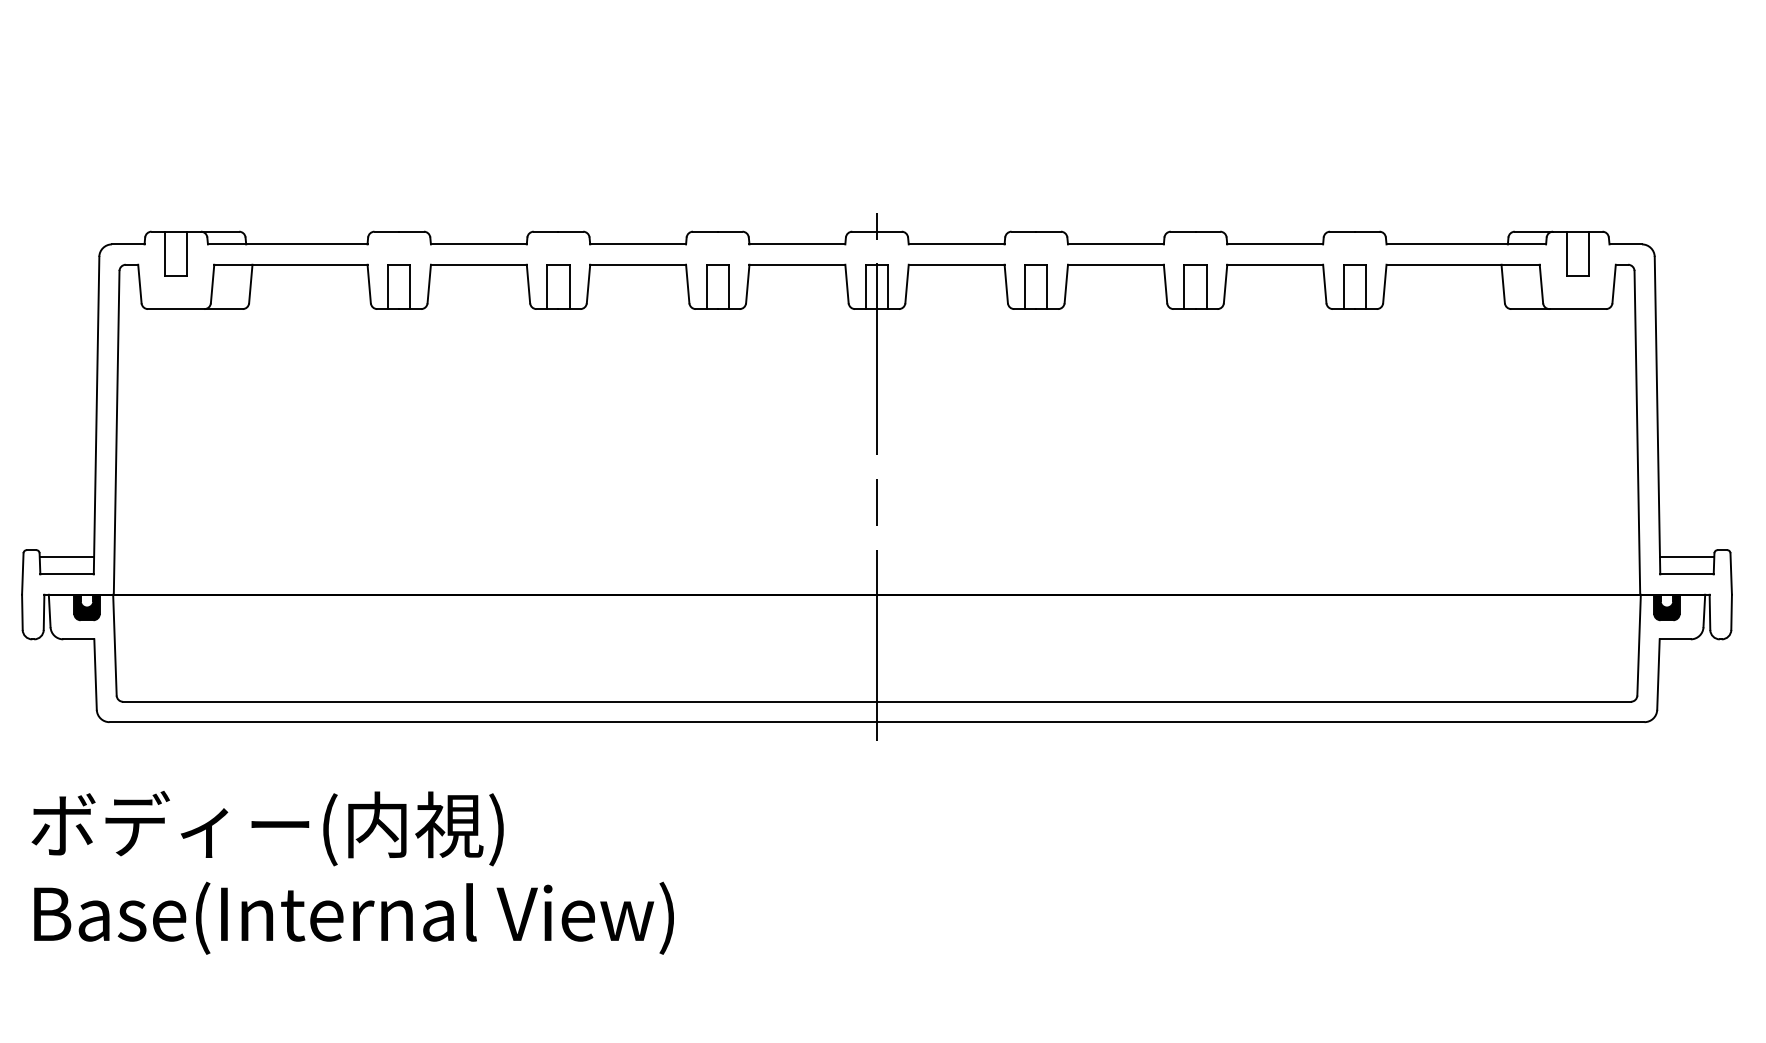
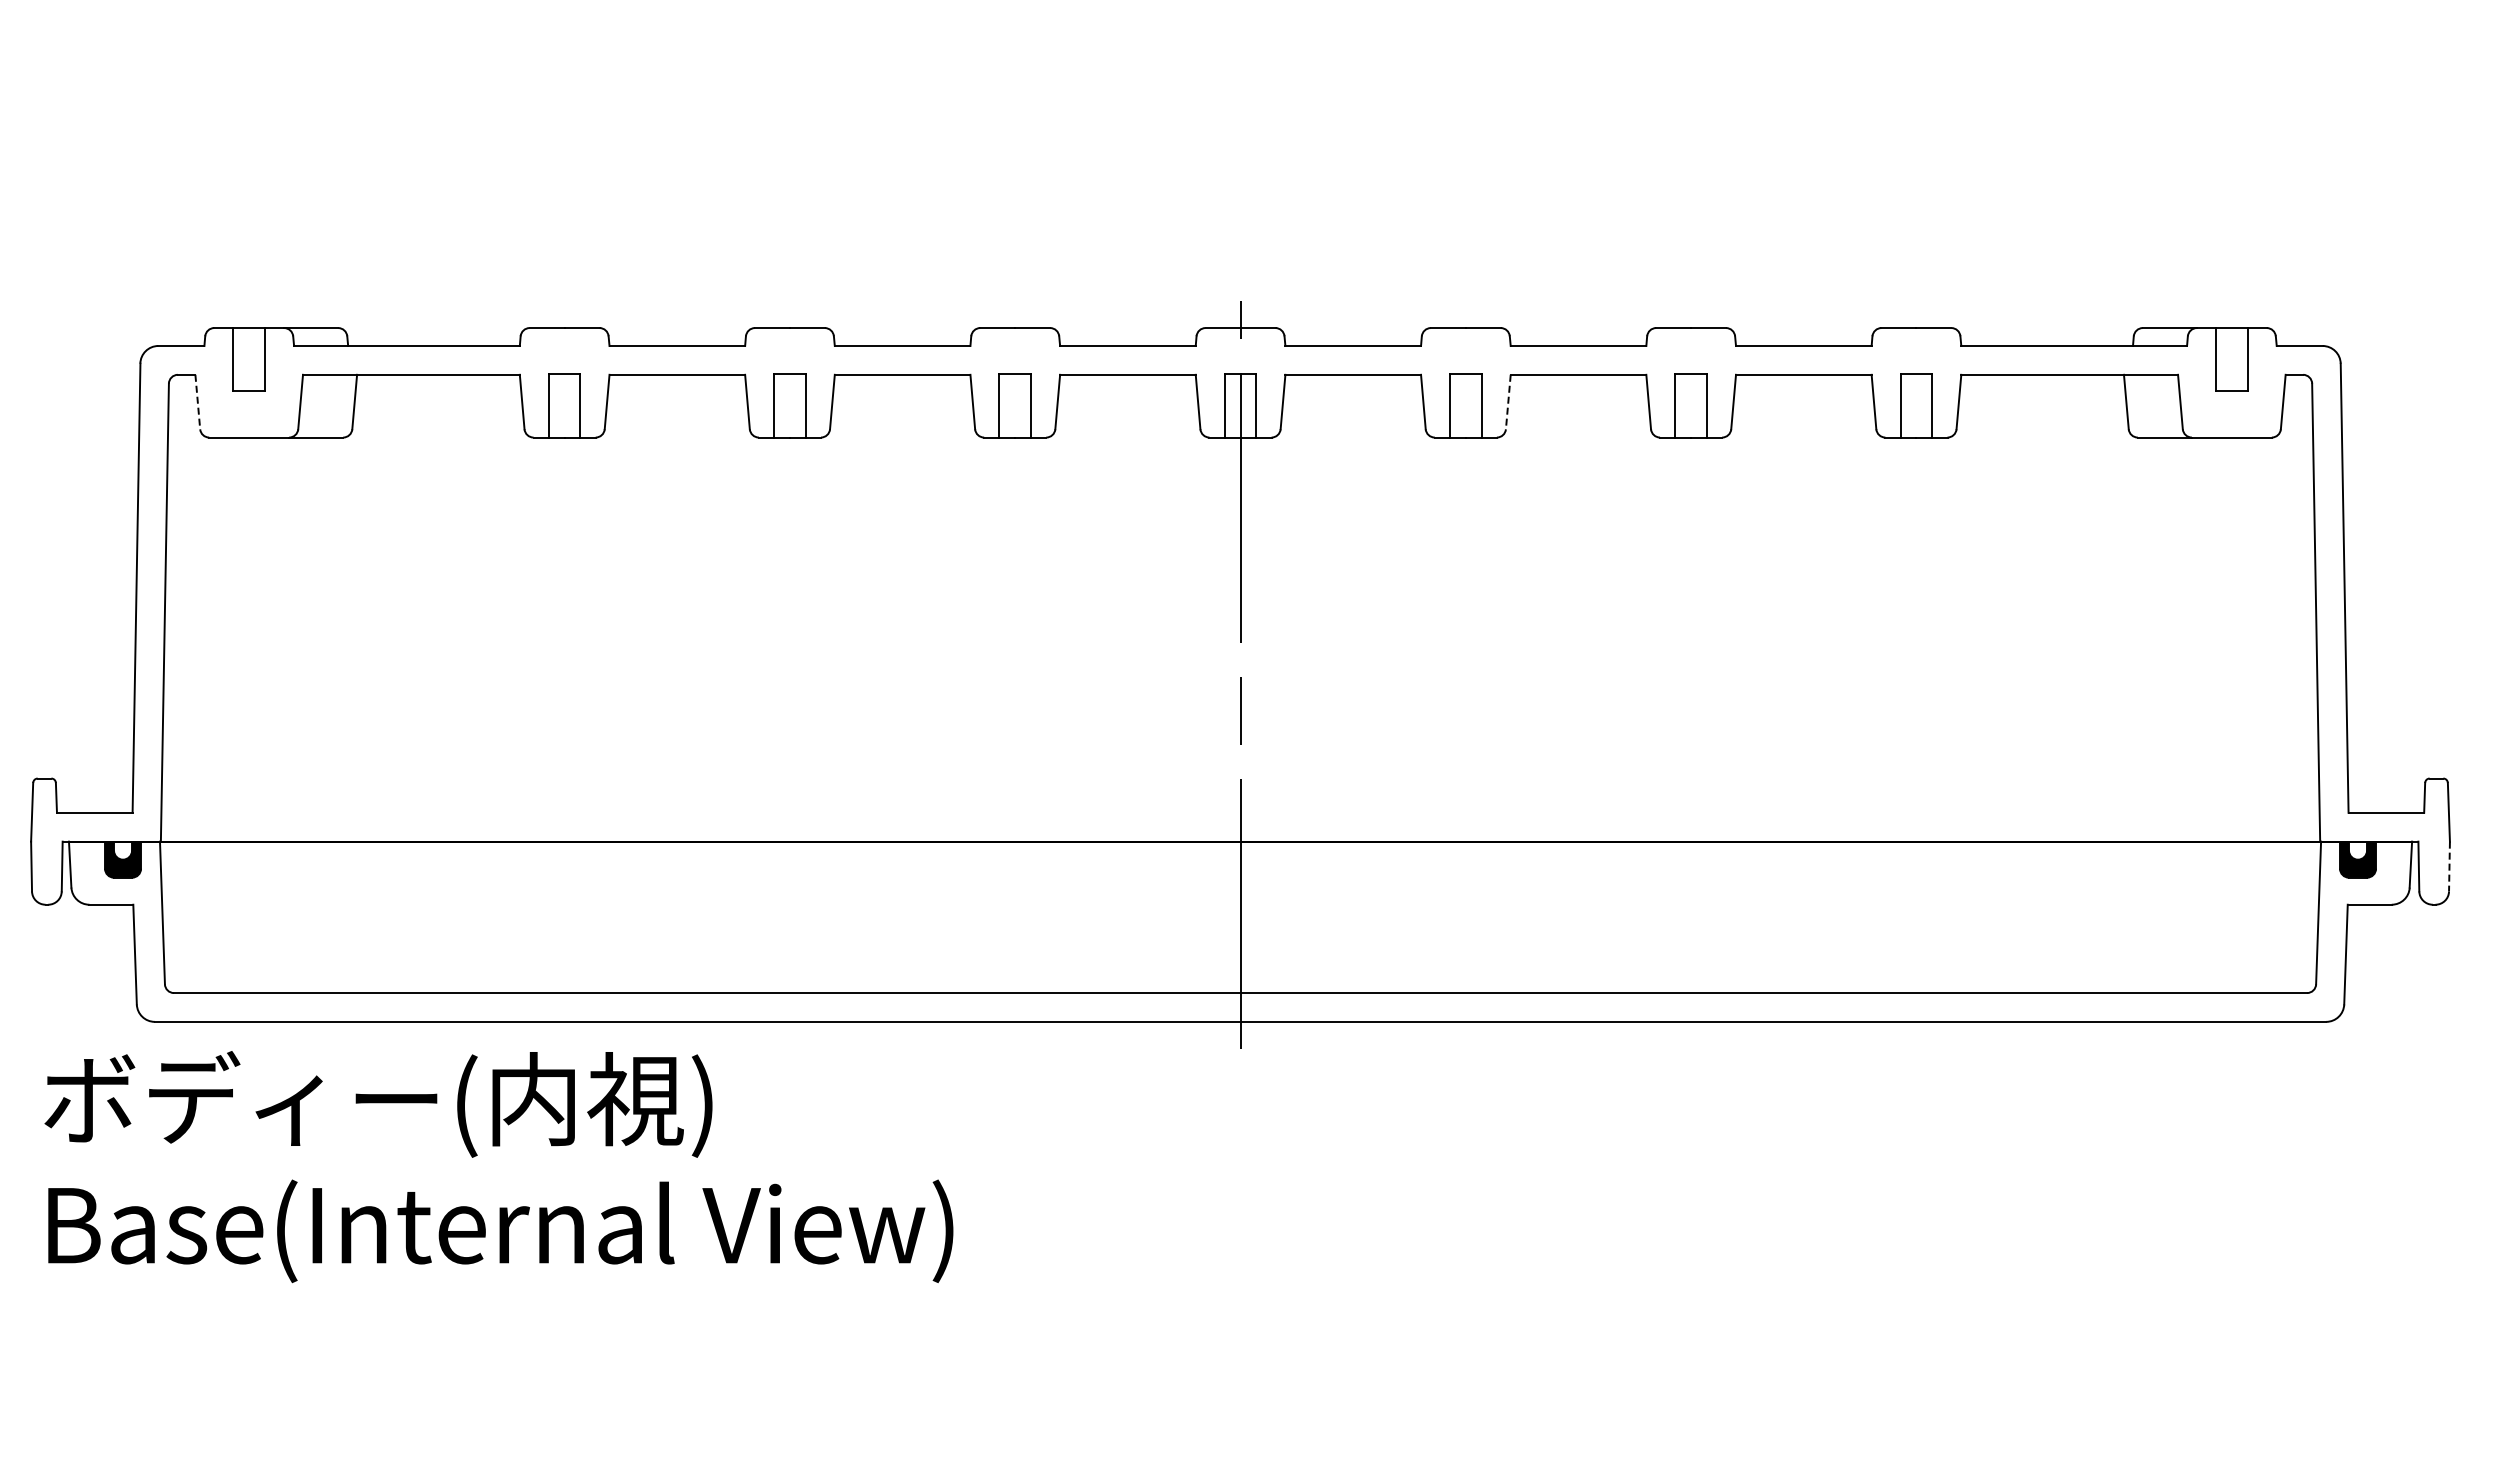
line: (139, 284) -> (197, 402), solid -> dashed
line: (1066, 284) -> (1508, 402), solid -> dashed
line: (66, 556) -> (93, 787), removed
line: (1687, 556) -> (2386, 787), removed
line: (1731, 612) -> (2449, 866), solid -> dashed
text: (352, 873) -> (498, 1167), moved

